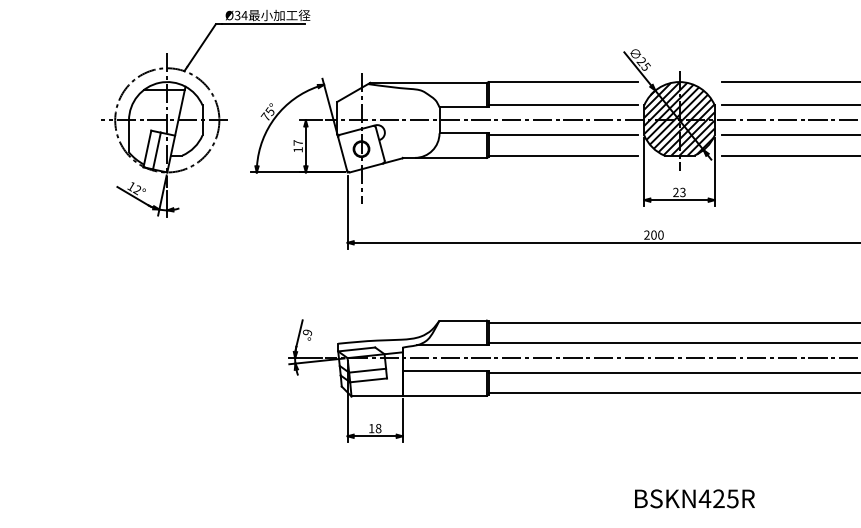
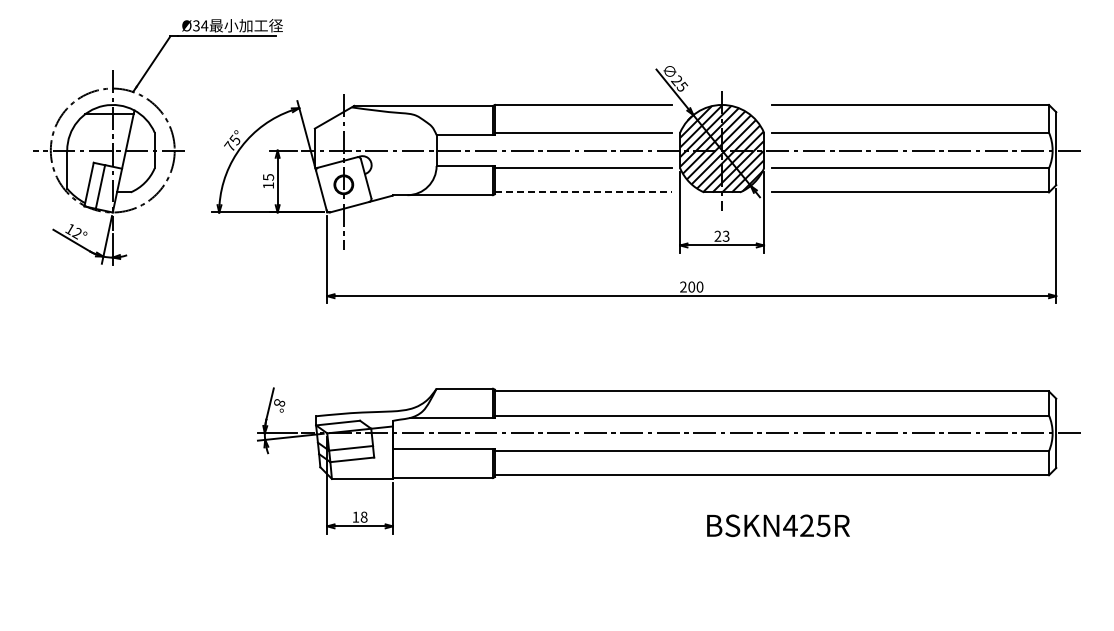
text: (298, 143) -> (268, 177), 17 -> 15
line: (562, 155) -> (583, 192), solid -> dashed
text: (307, 333) -> (279, 403), 6° -> 8°
text: (694, 498) -> (778, 525), moved

